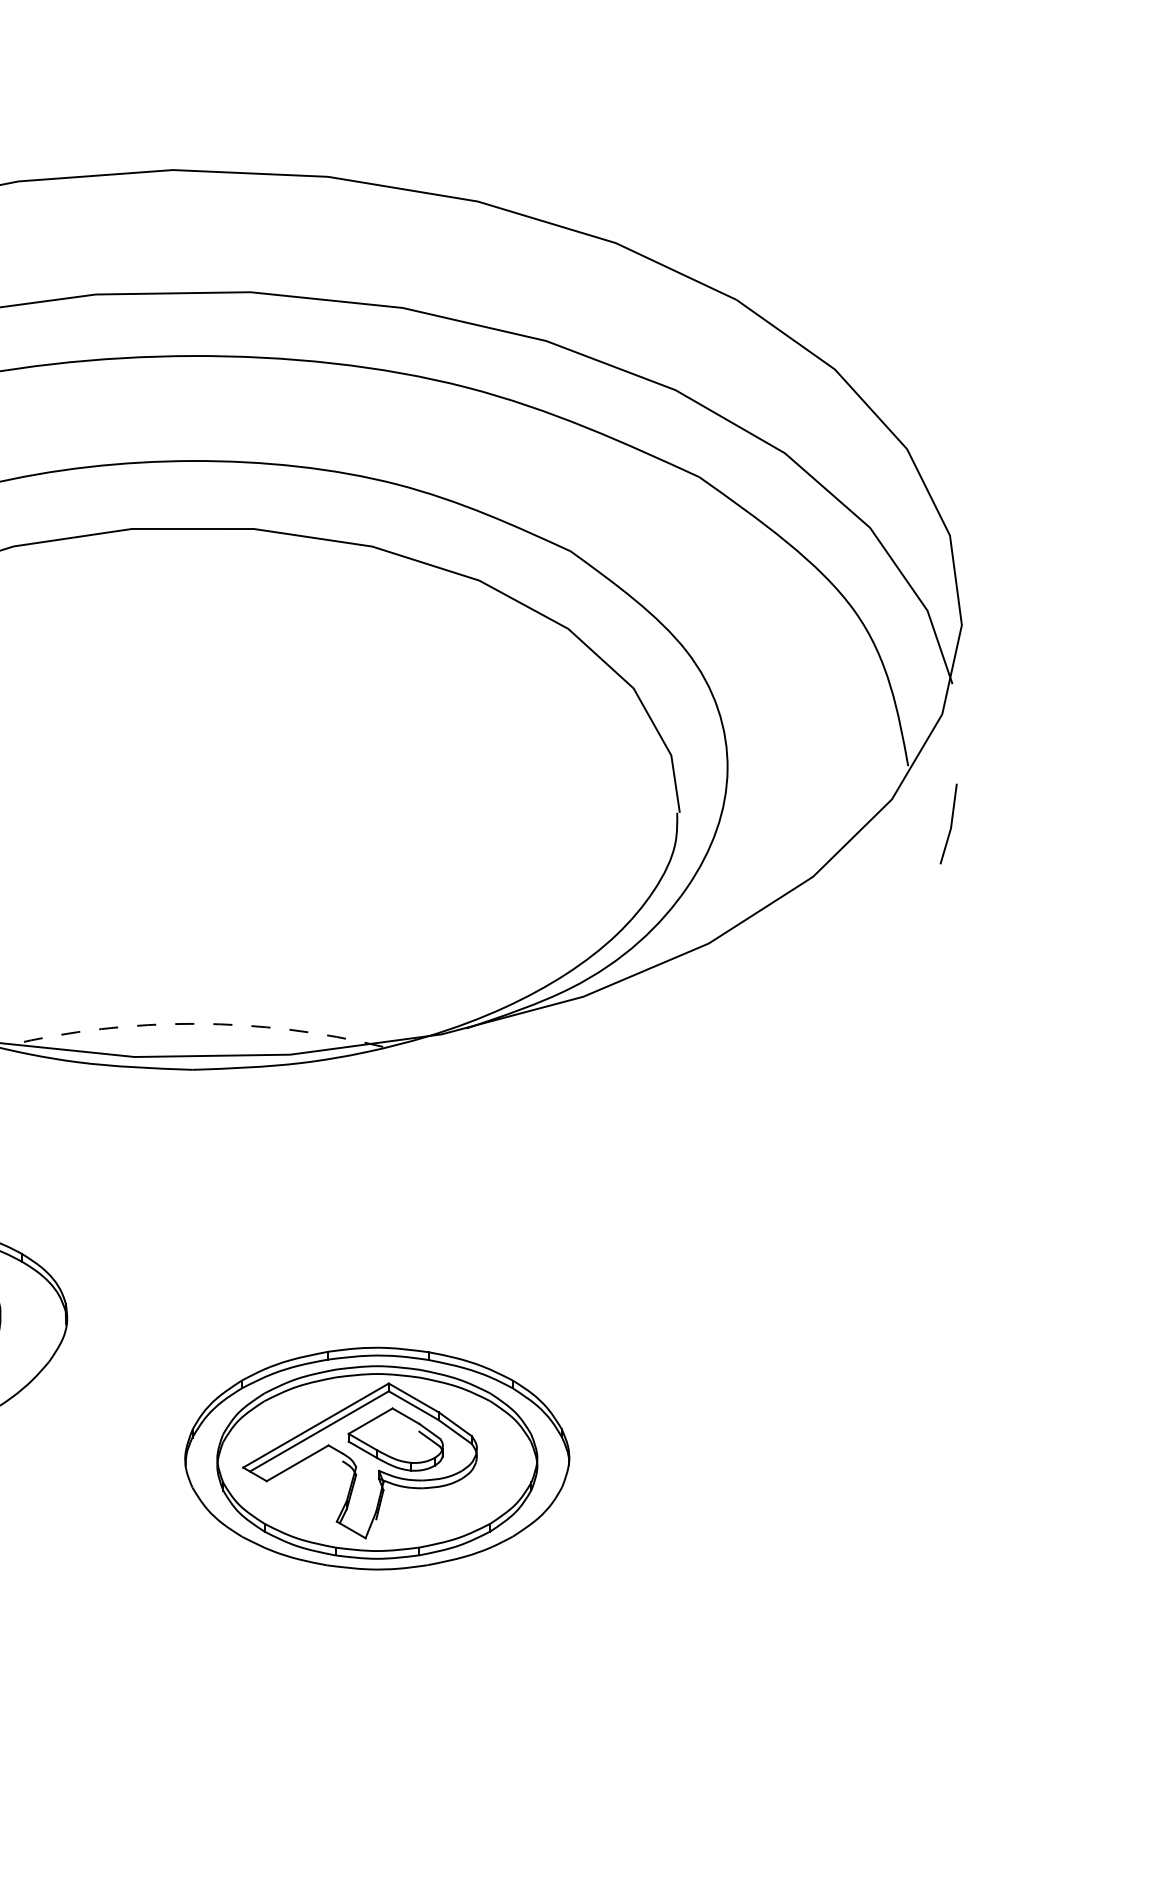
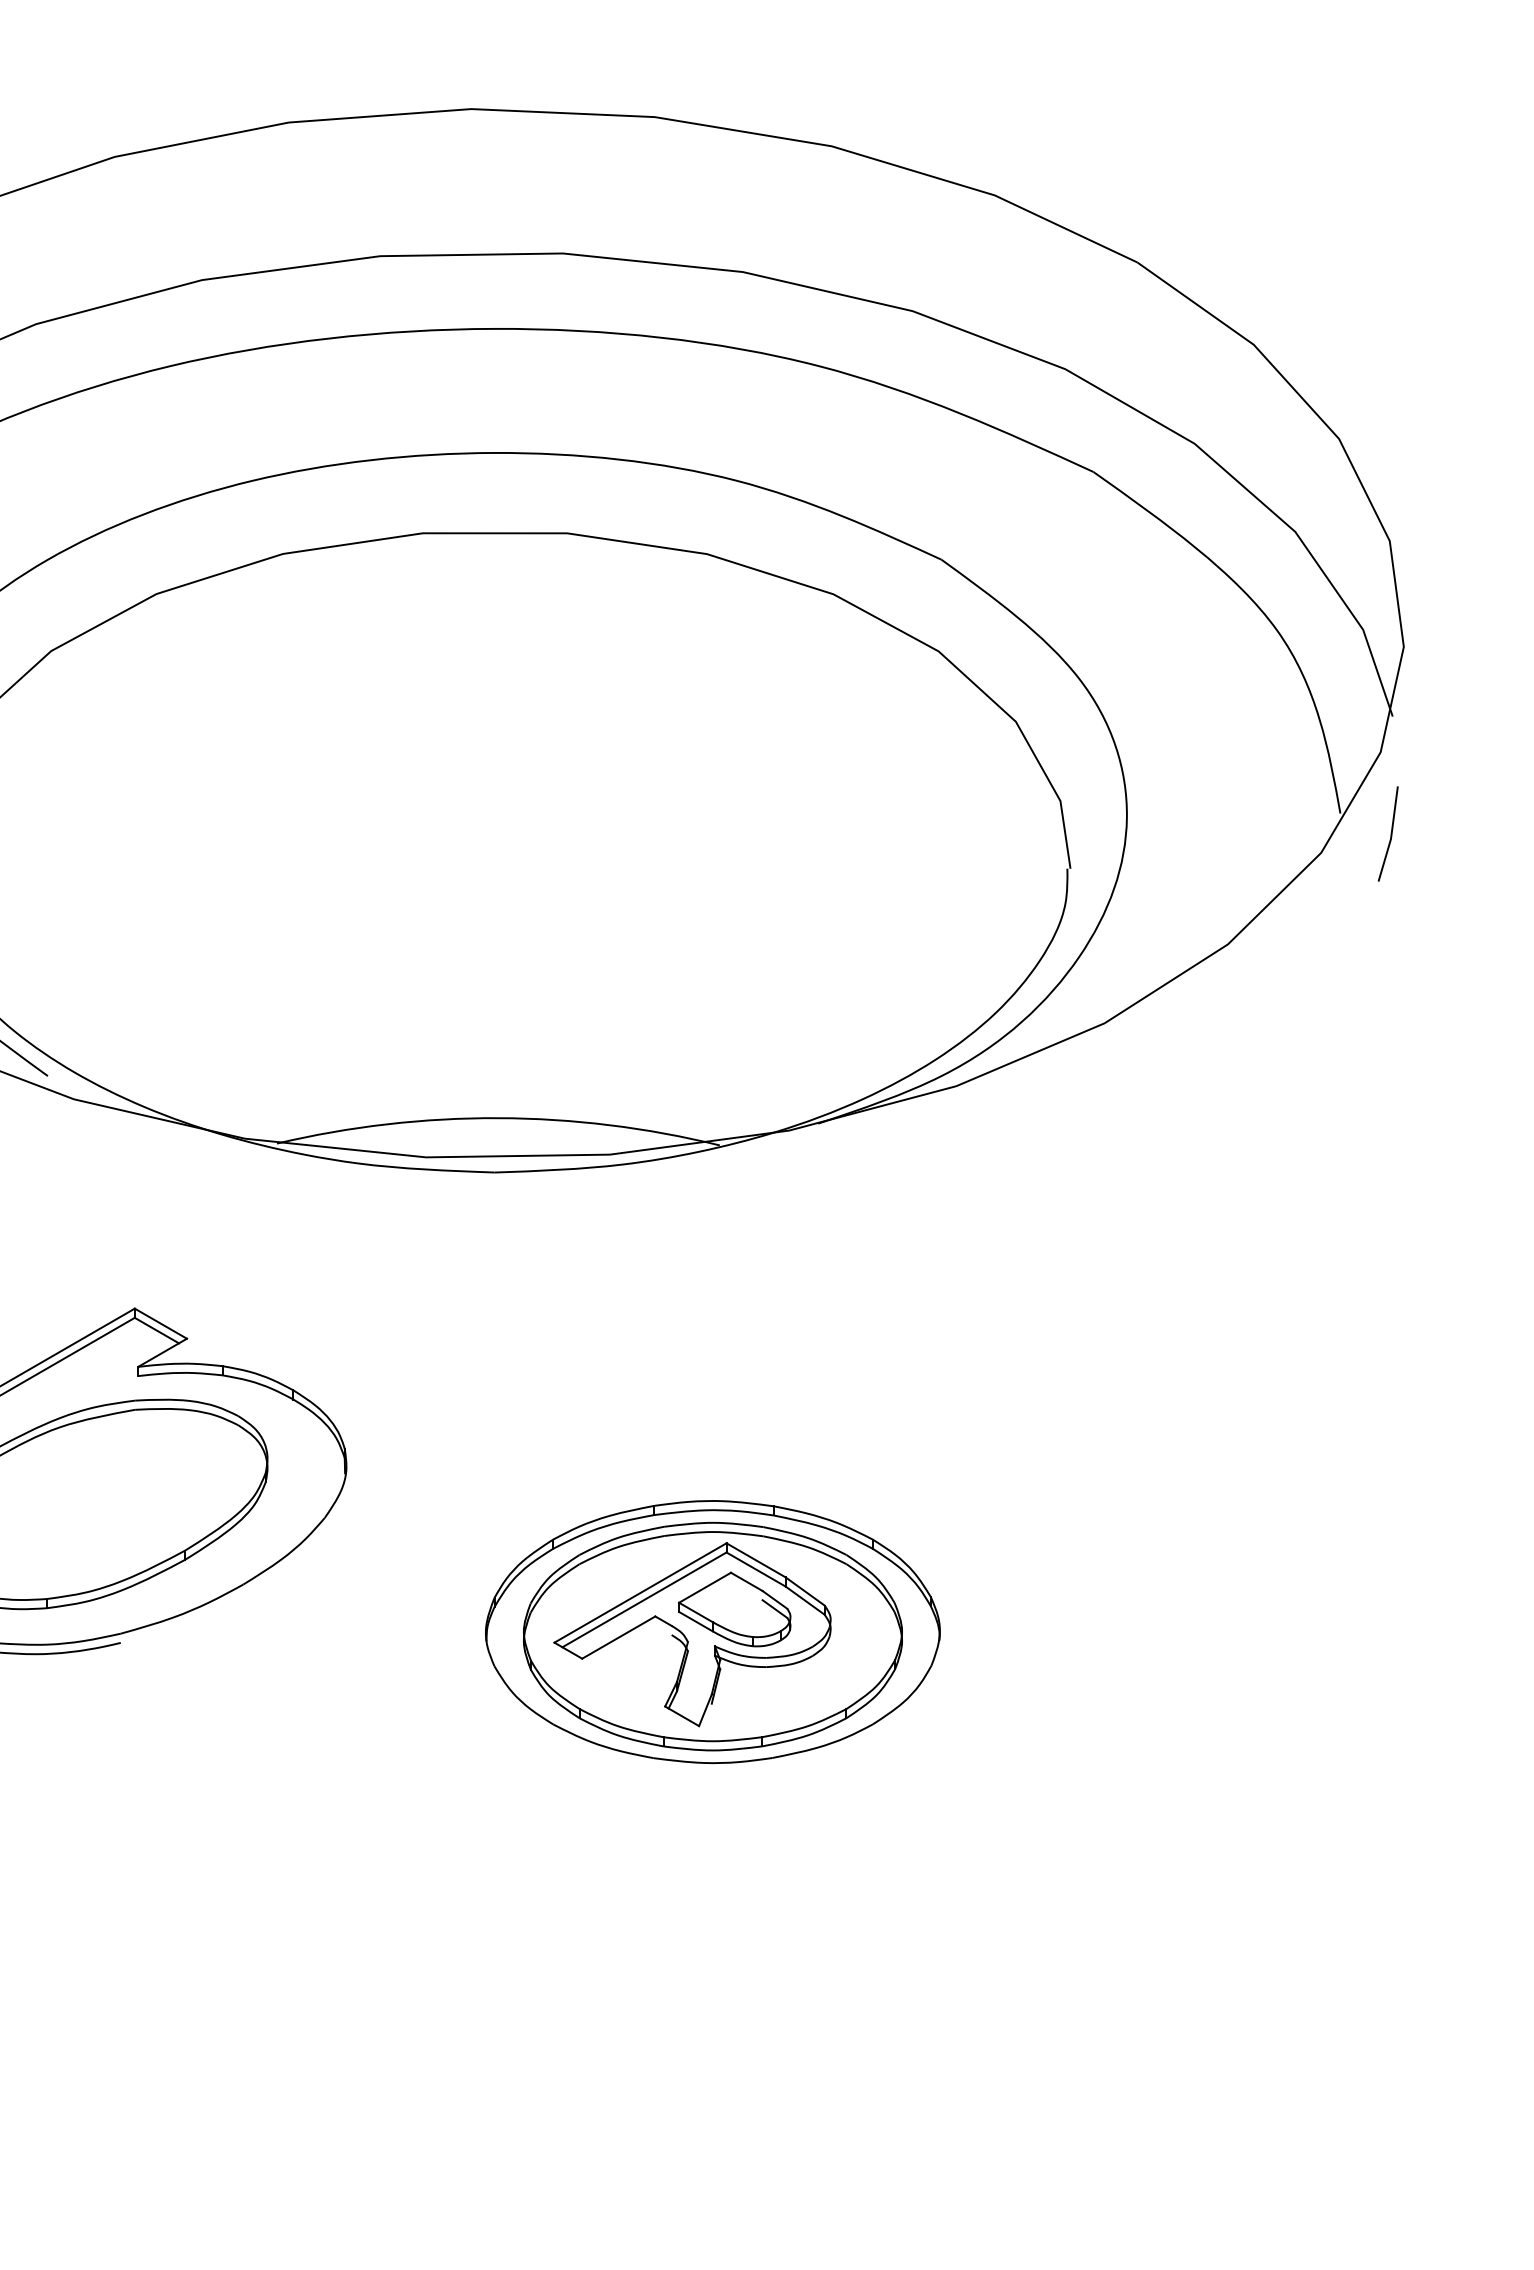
line: (950, 823) -> (1390, 833), moved
arc: (195, 1024) -> (498, 1118), dashed -> solid

